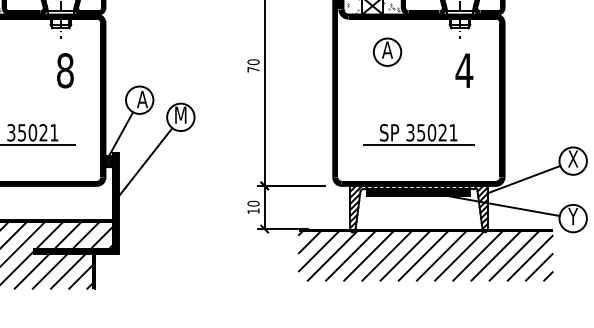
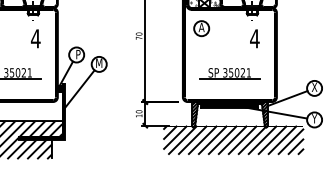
part: (387, 51) -> (201, 28), moved
text: (64, 70) -> (35, 38), 8 -> 4
text: (141, 99) -> (77, 54), A -> P

